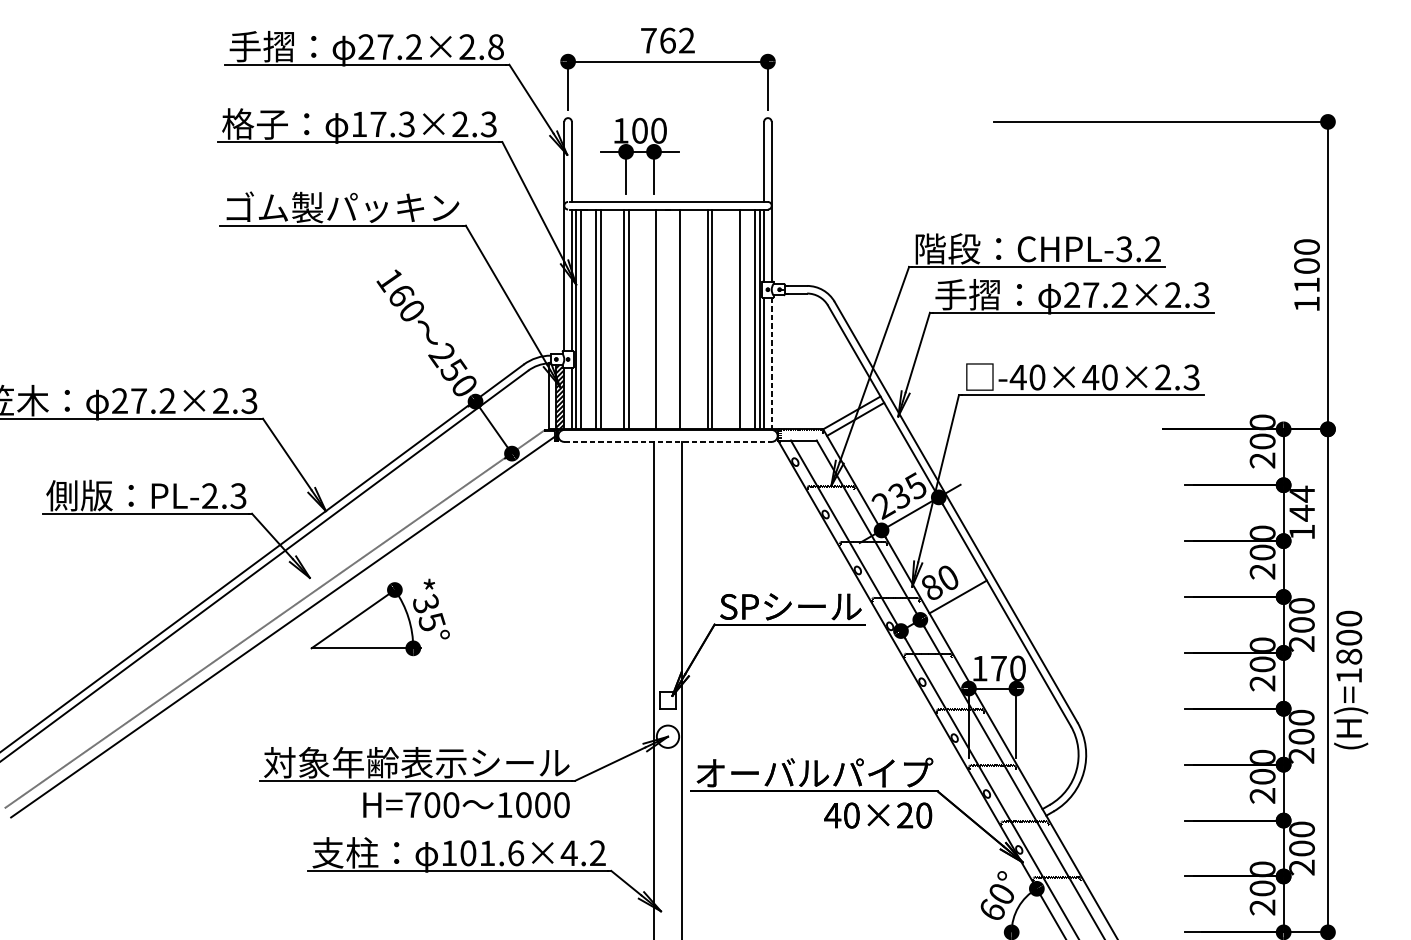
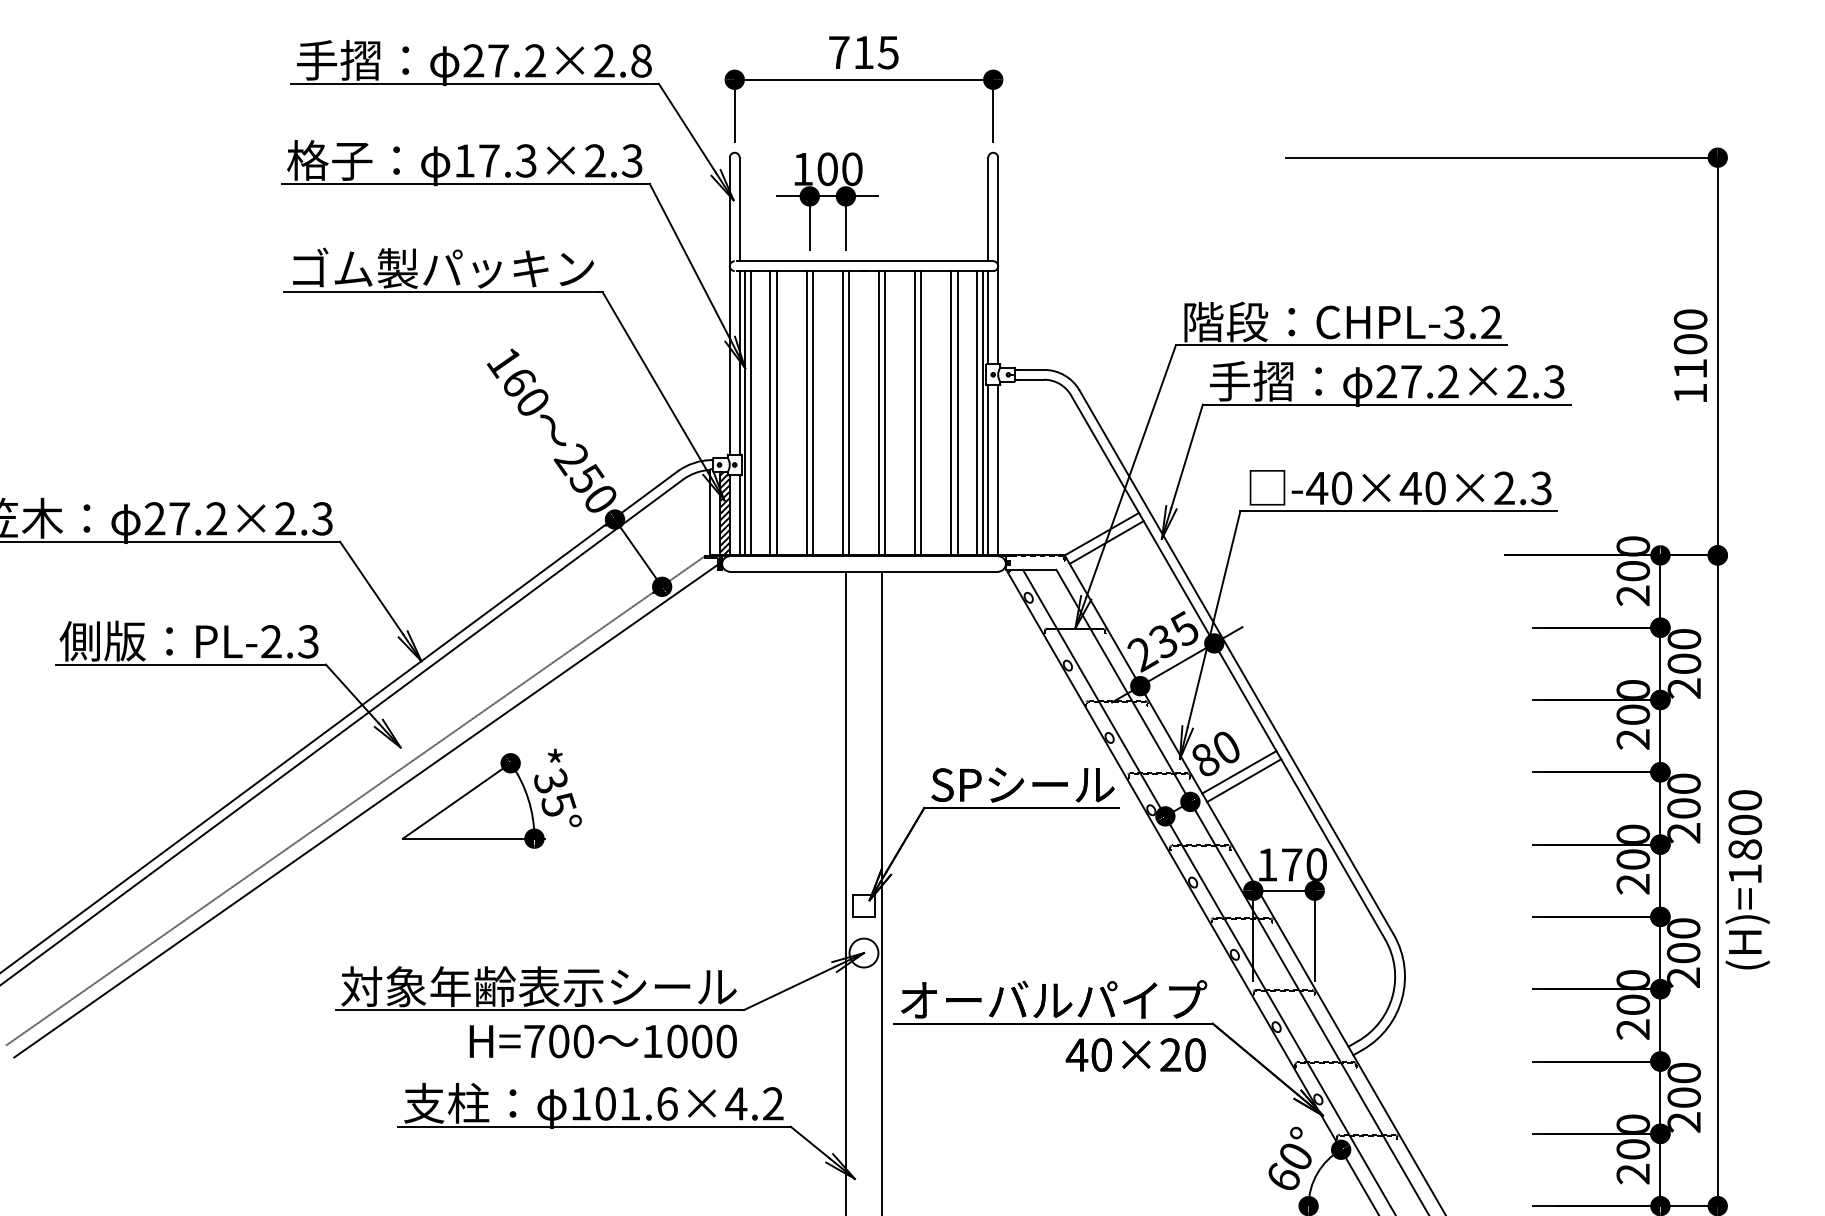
text: (677, 40) -> (876, 52), 762 -> 715
line: (651, 319) -> (842, 413), added
line: (684, 319) -> (885, 413), added
line: (735, 319) -> (951, 413), added
line: (771, 363) -> (998, 470), dashed -> solid
line: (668, 441) -> (864, 571), dashed -> solid
text: (1302, 512) -> (1684, 663), 144 -> 200
line: (962, 603) -> (1244, 780), added

